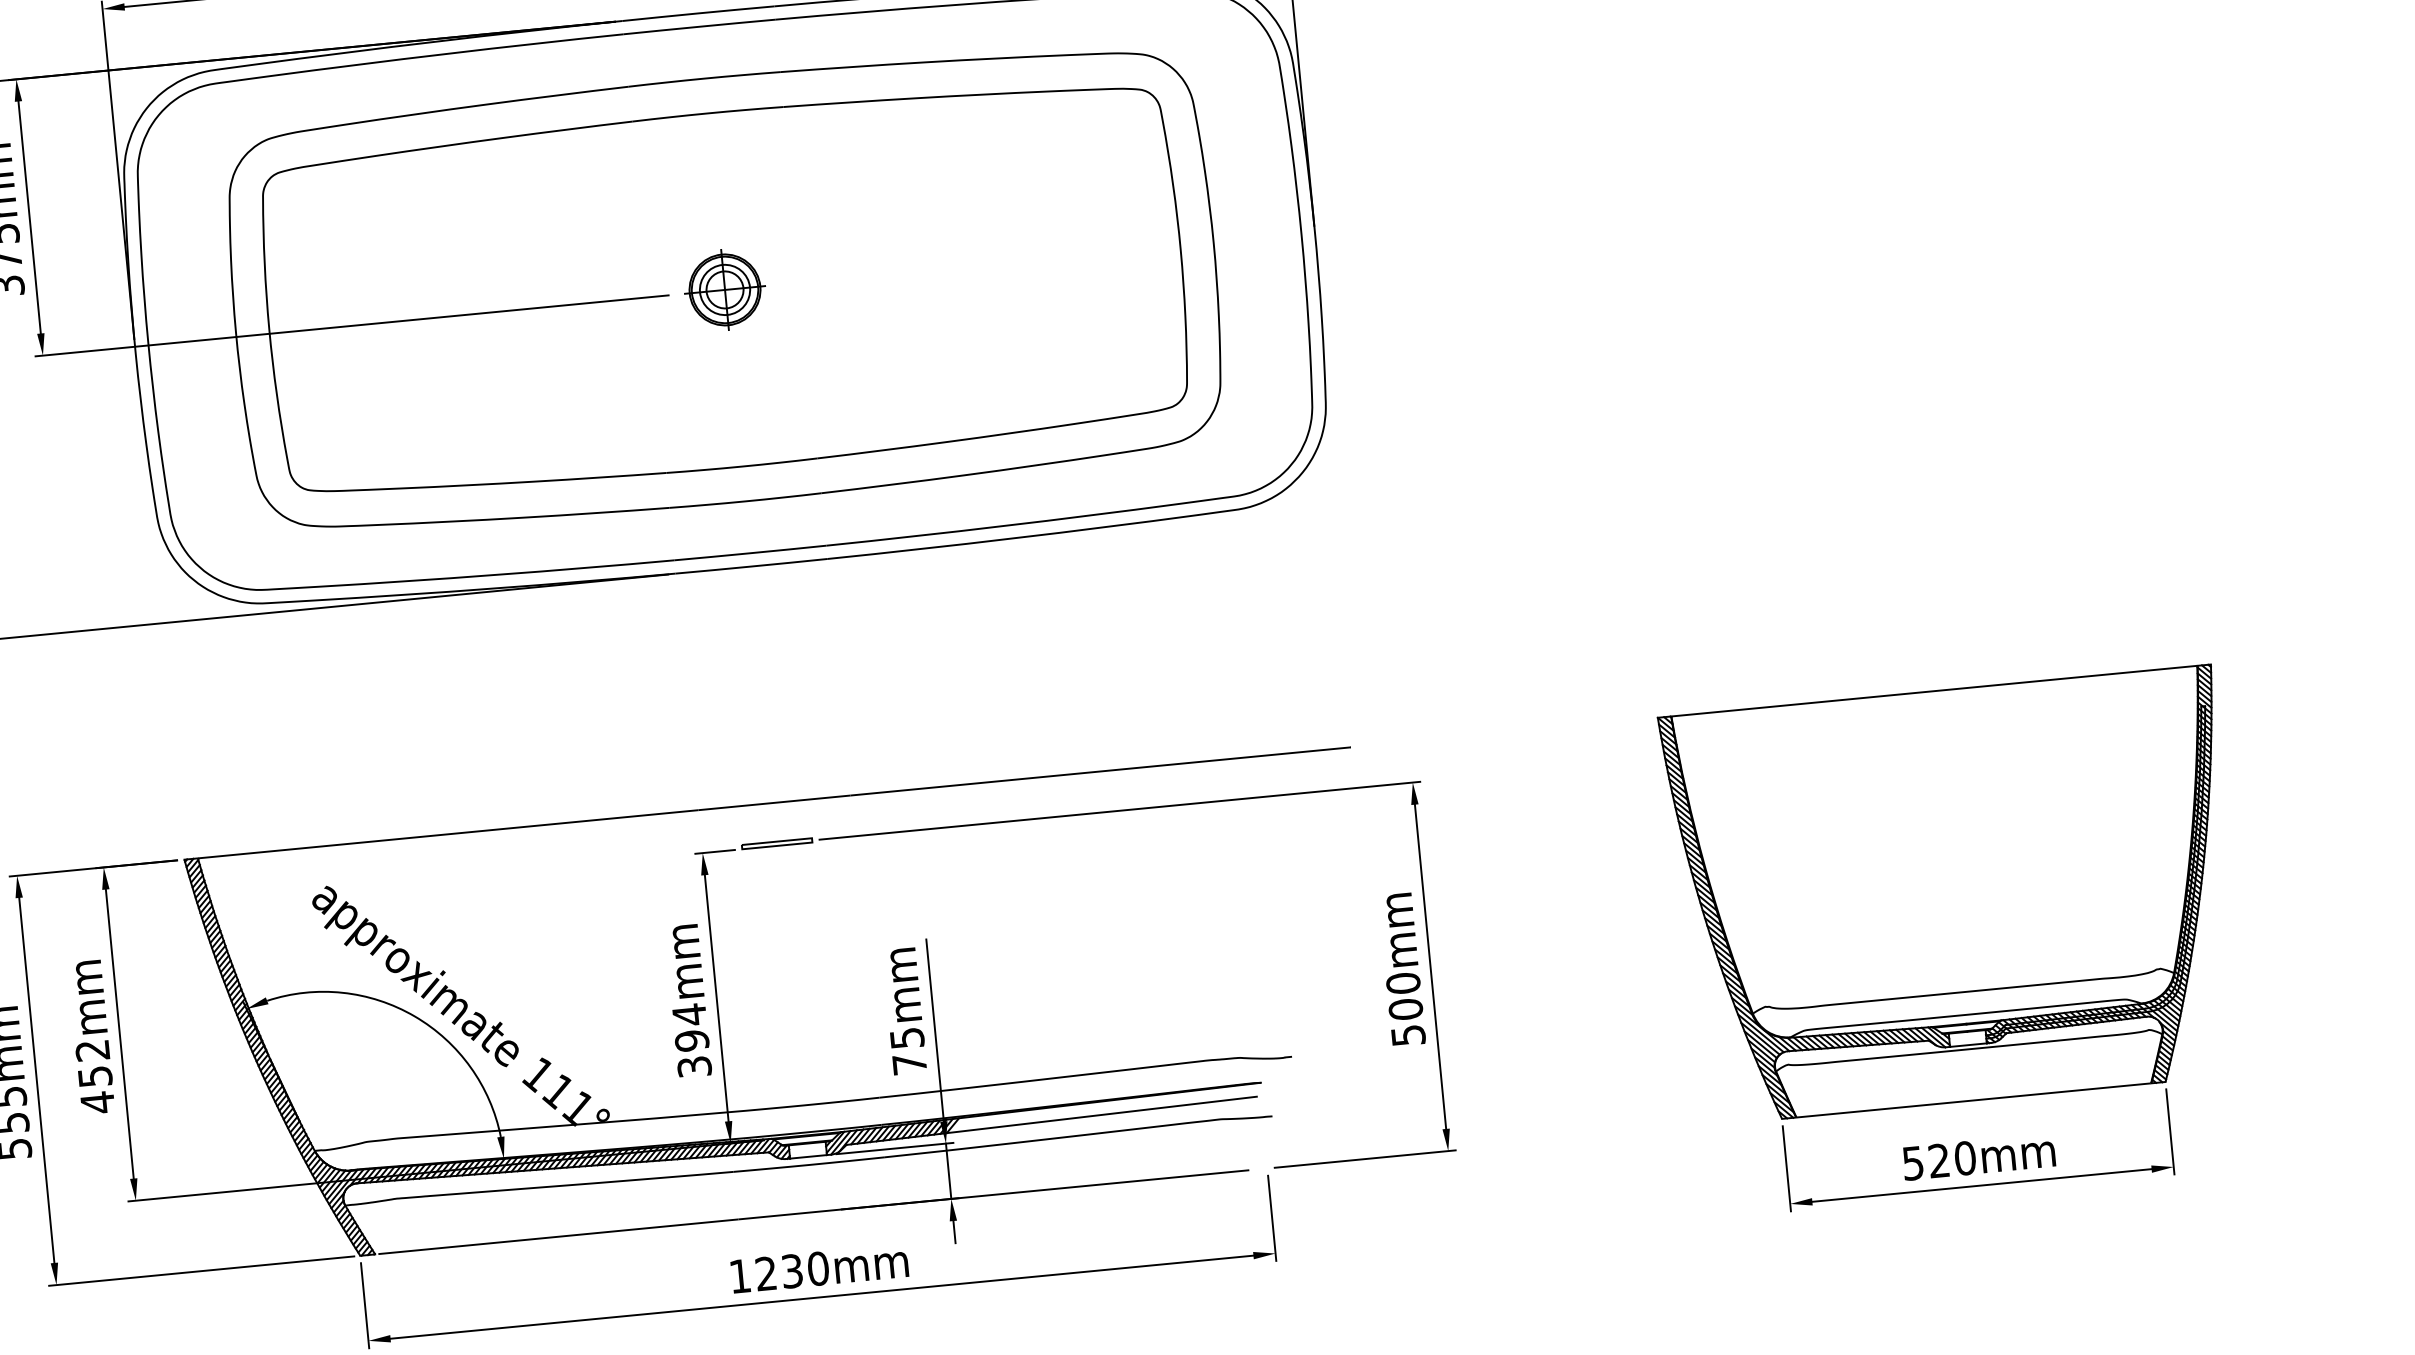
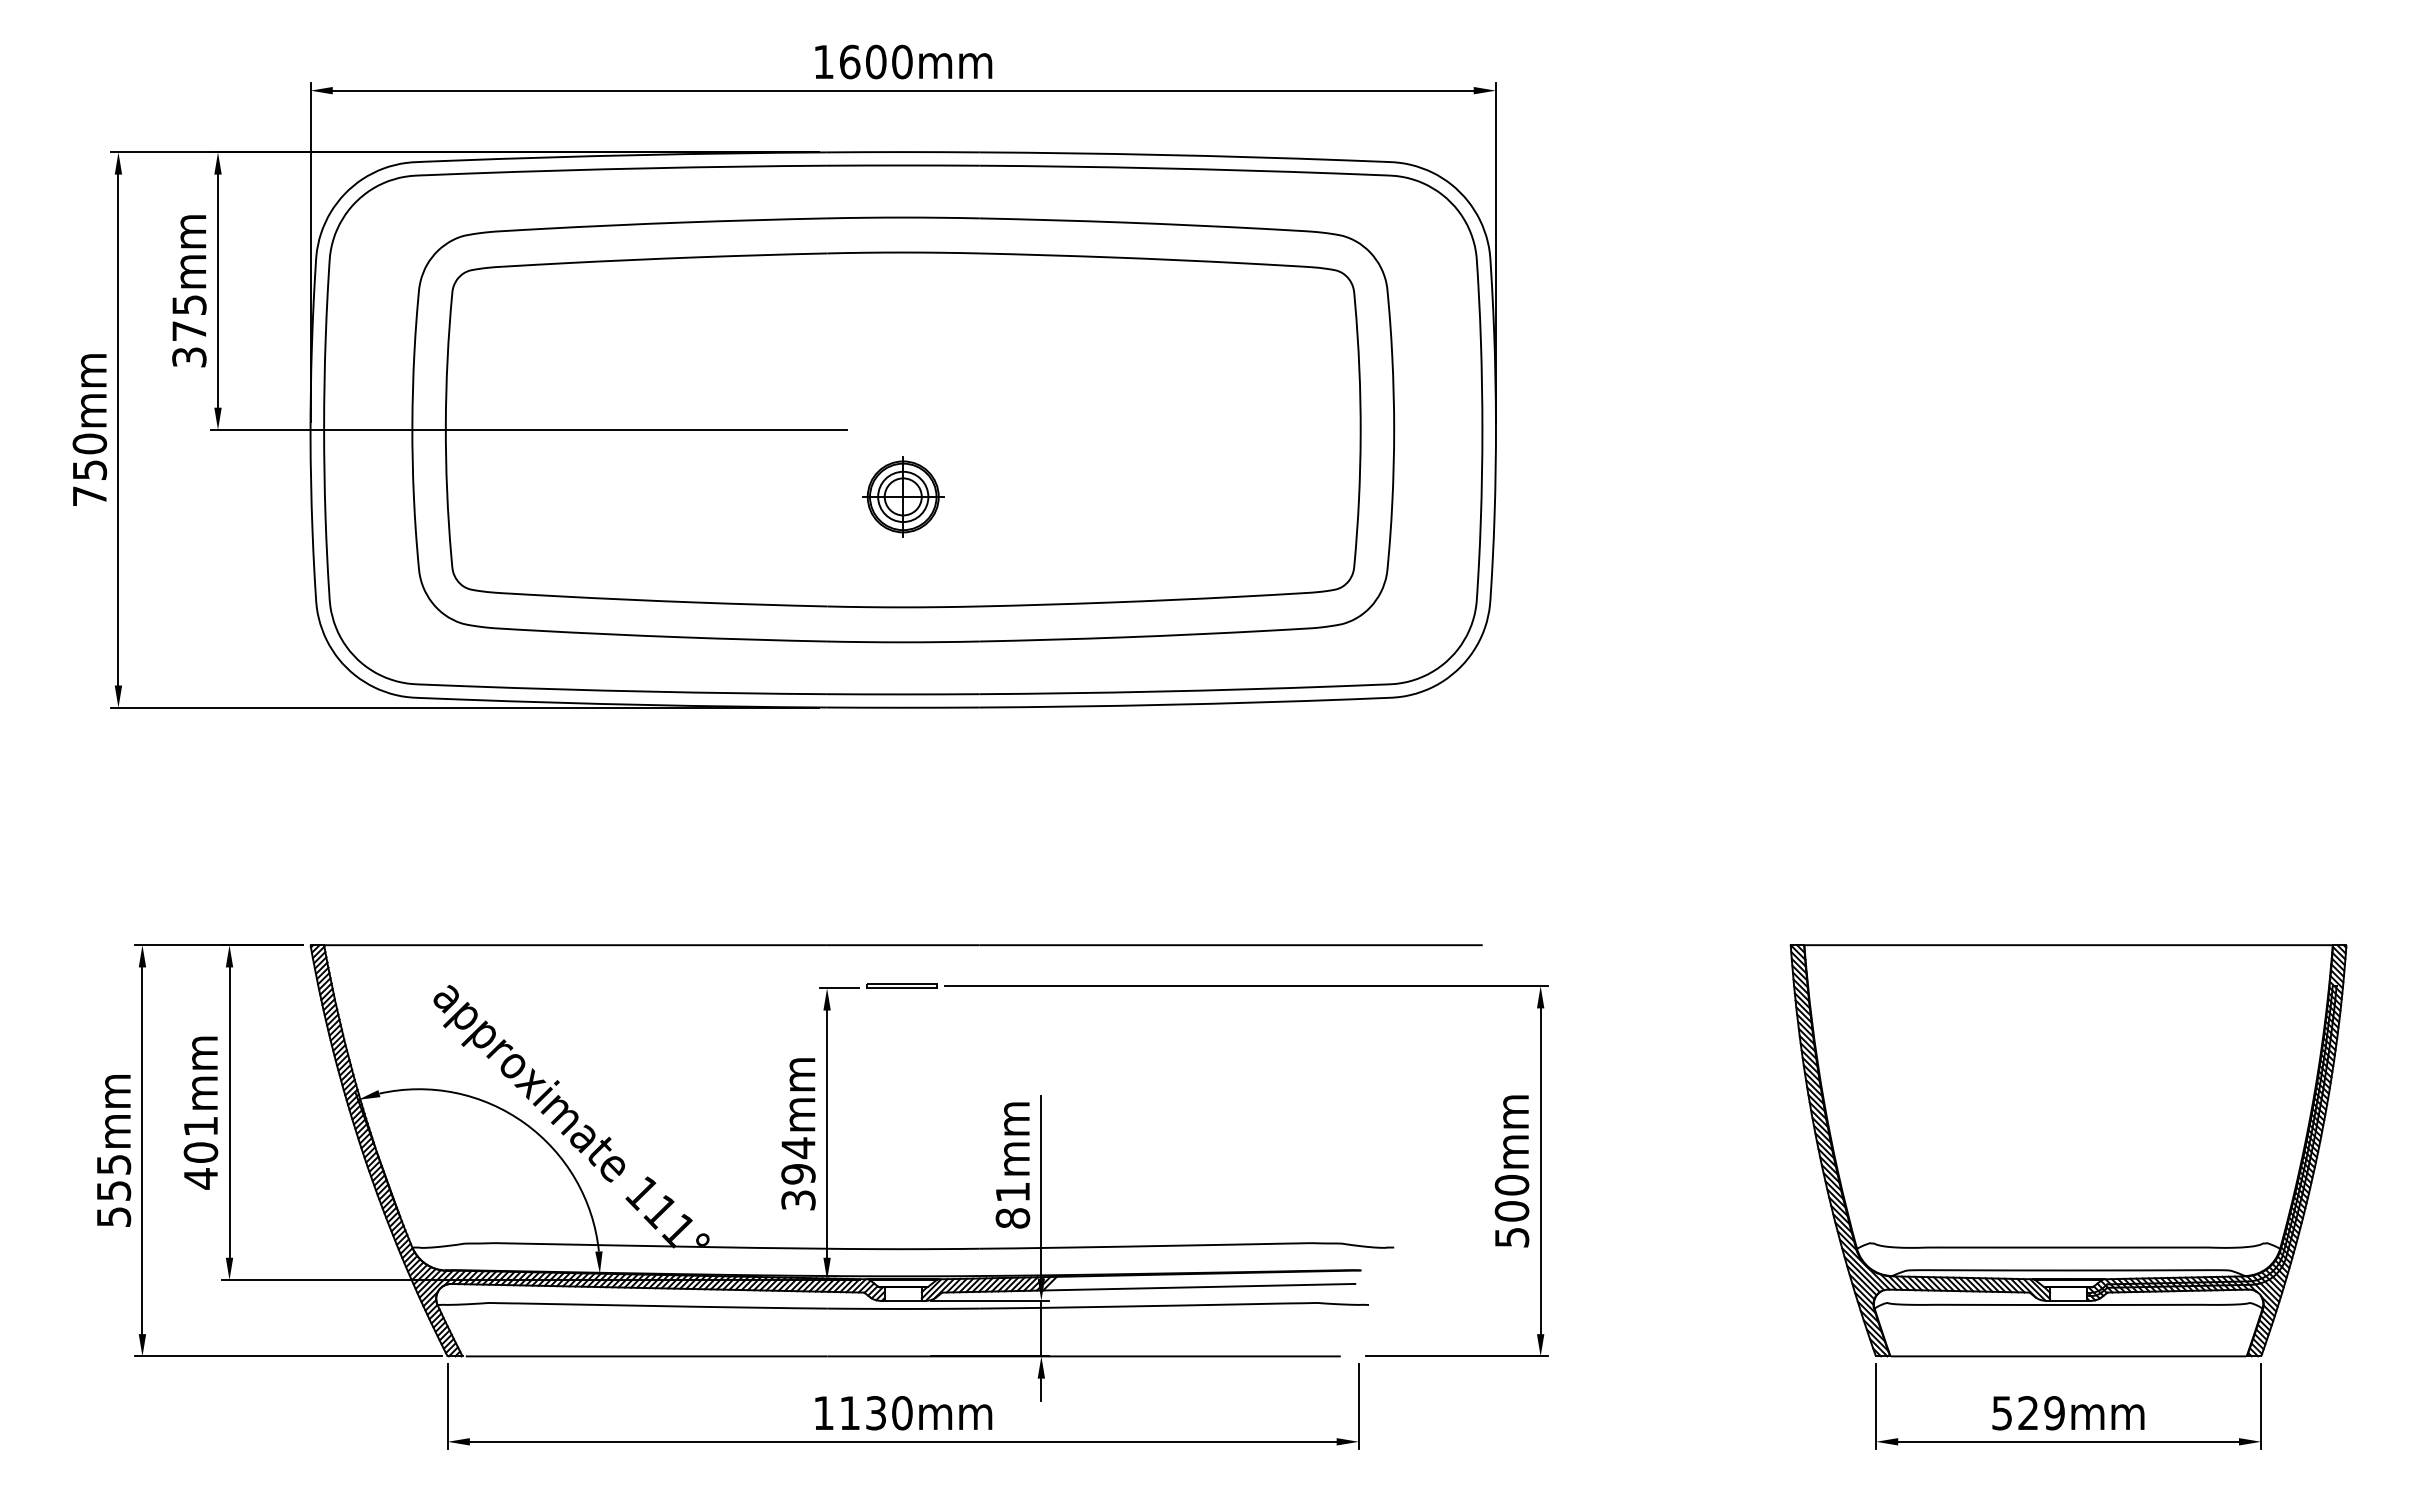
part: (725, 289) -> (903, 496), moved
text: (908, 1051) -> (1012, 1205), 75mm -> 81mm
text: (93, 1063) -> (200, 1139), 452mm -> 401mm
text: (1965, 1158) -> (2054, 1413), 520mm -> 529mm
text: (765, 1273) -> (849, 1412), 1230mm -> 1130mm

